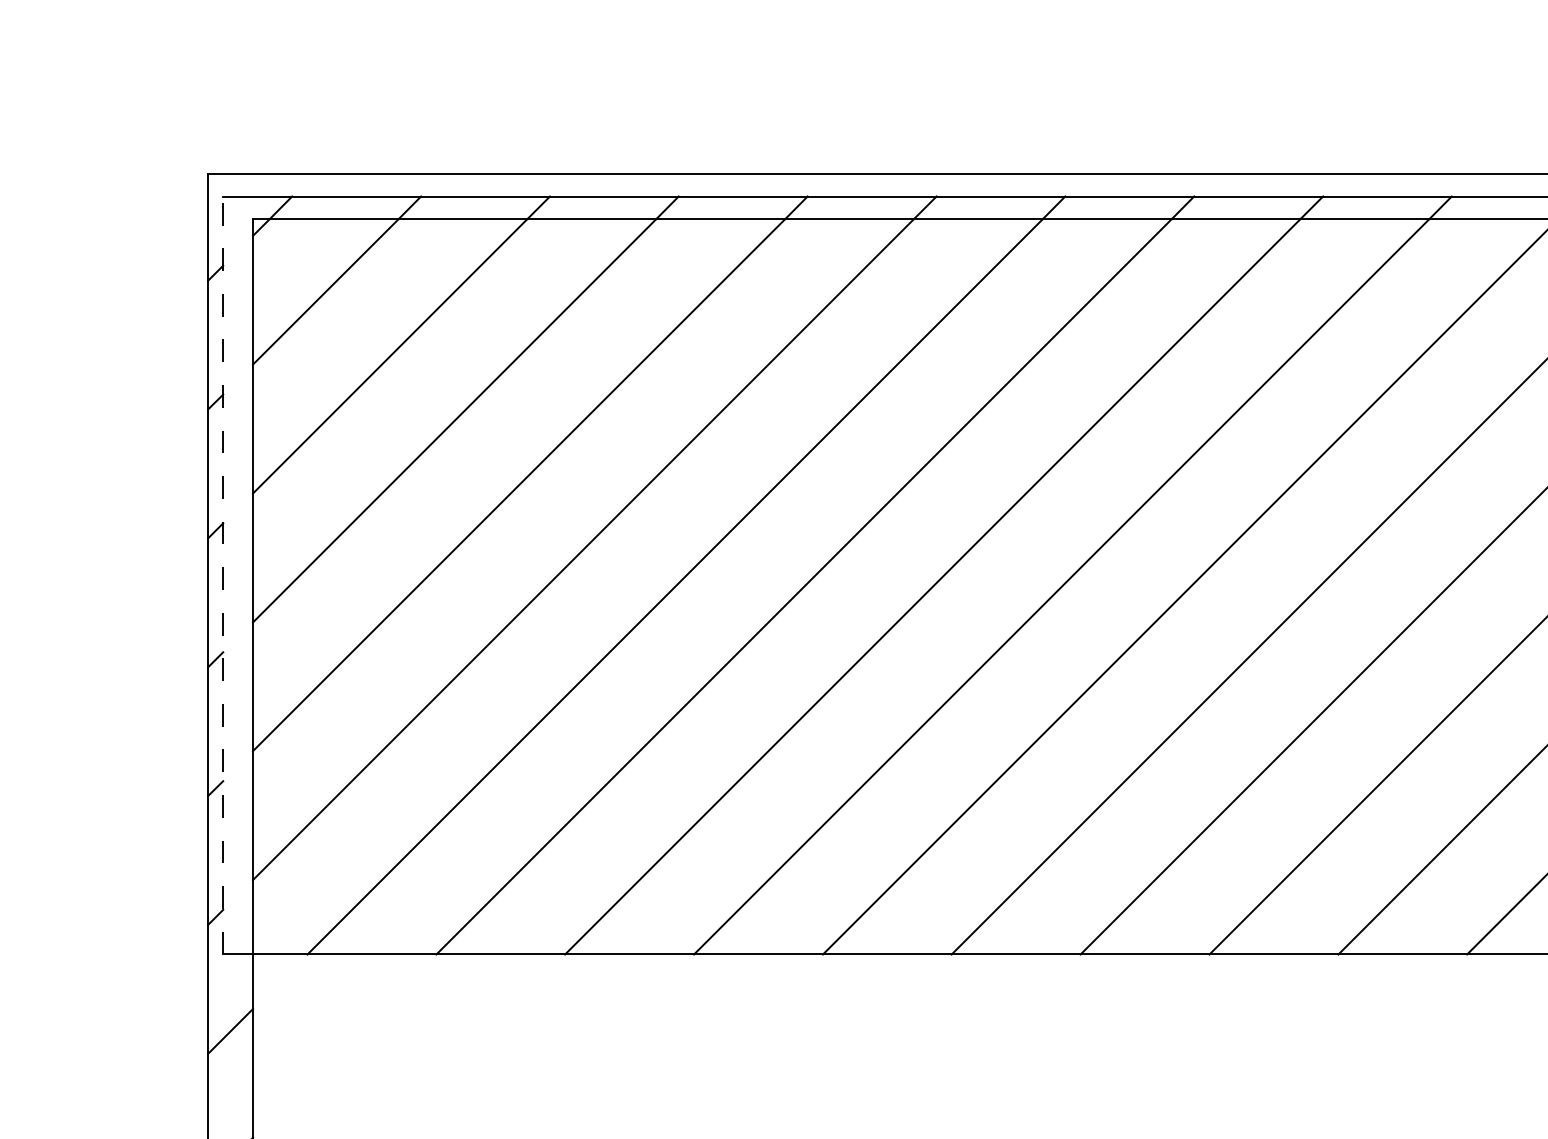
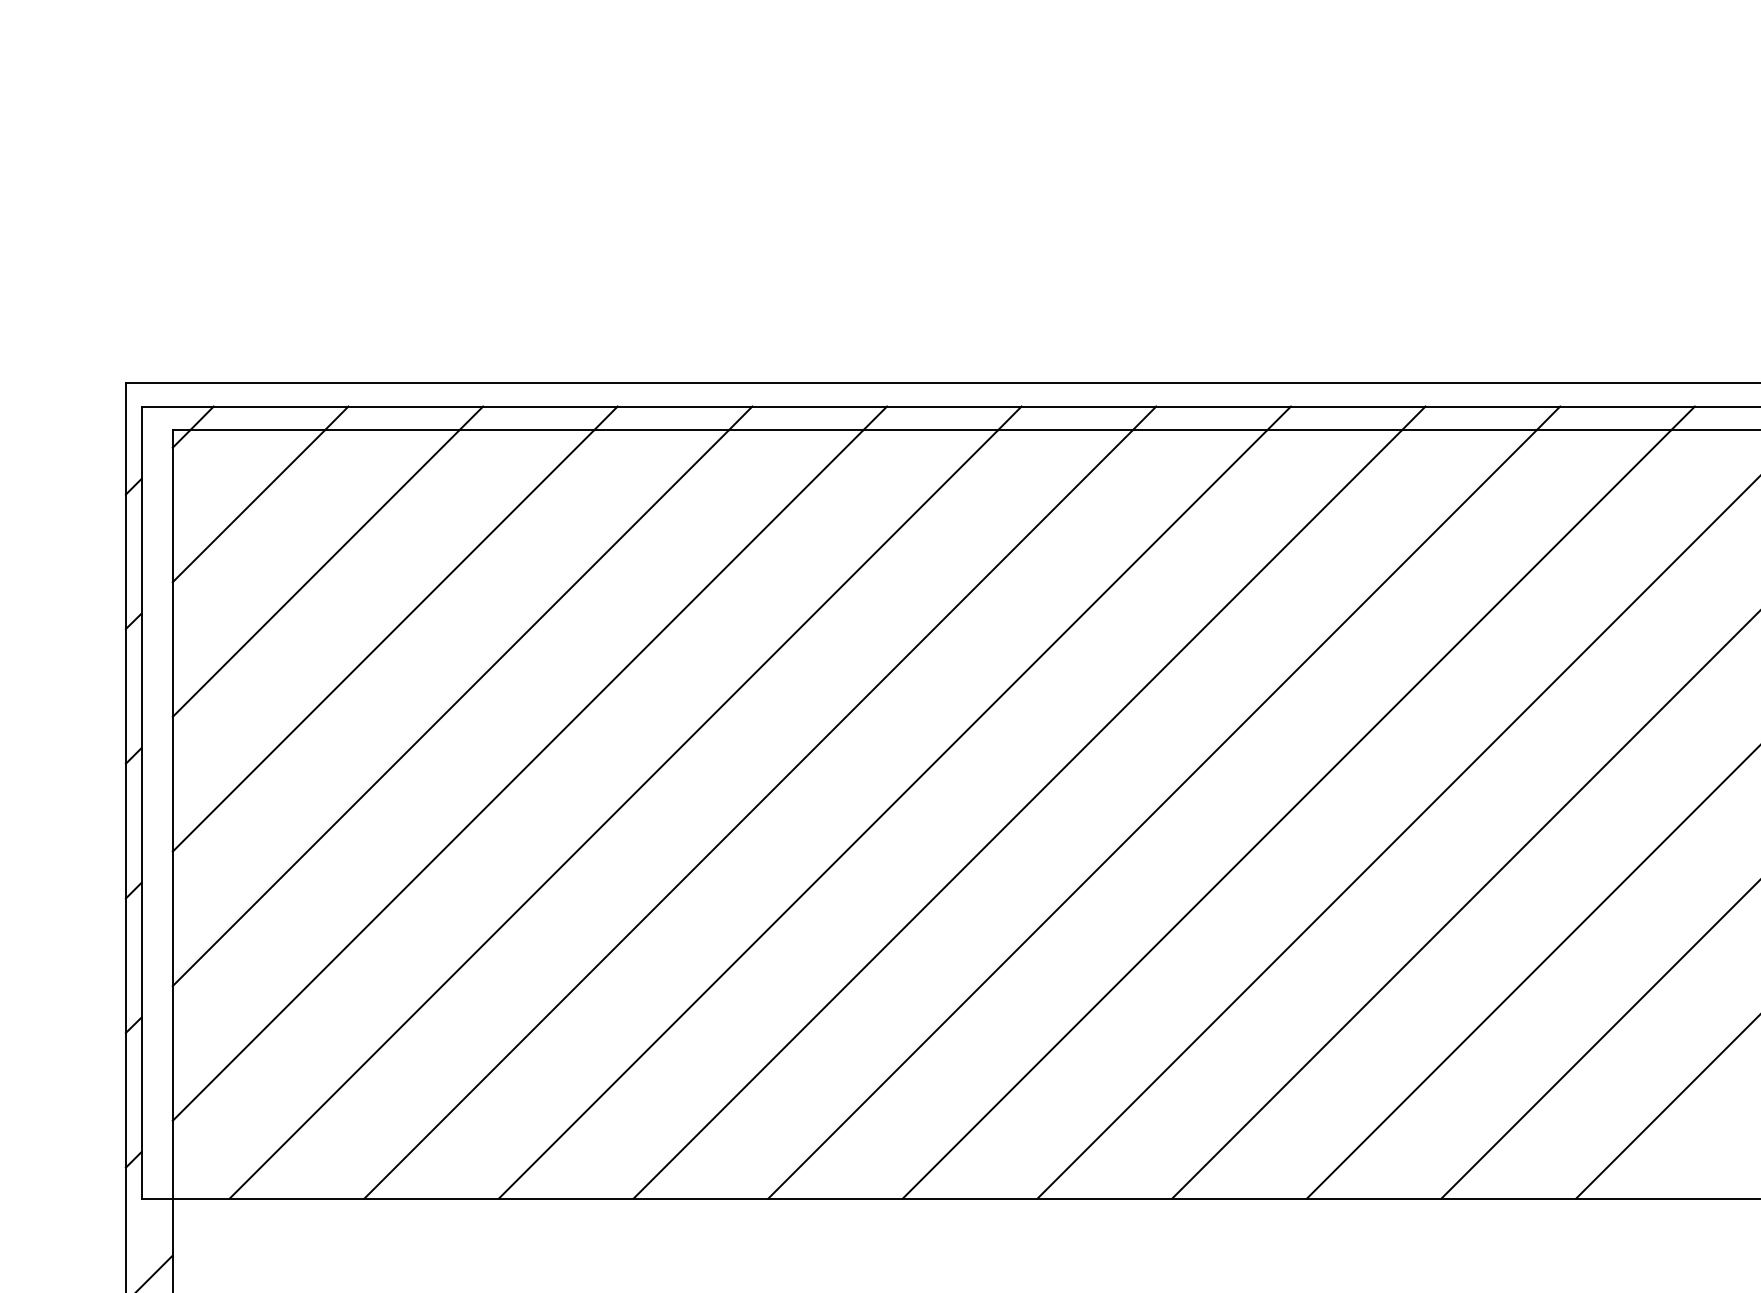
line: (223, 575) -> (141, 802), dashed -> solid

